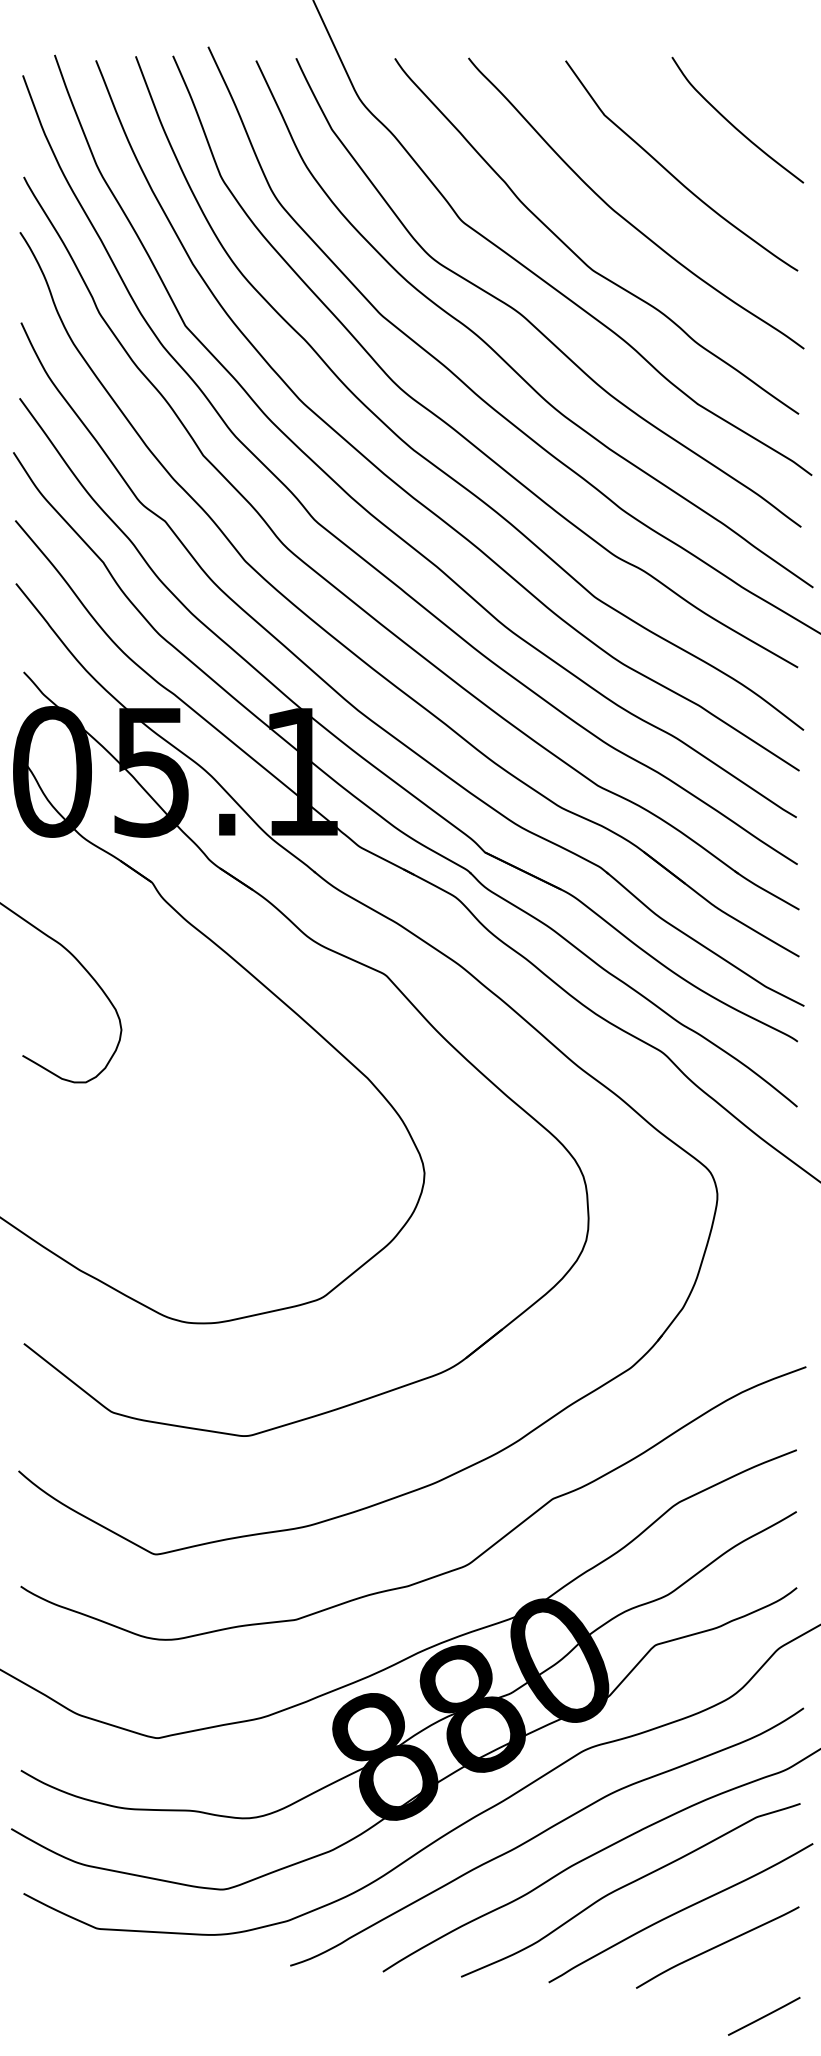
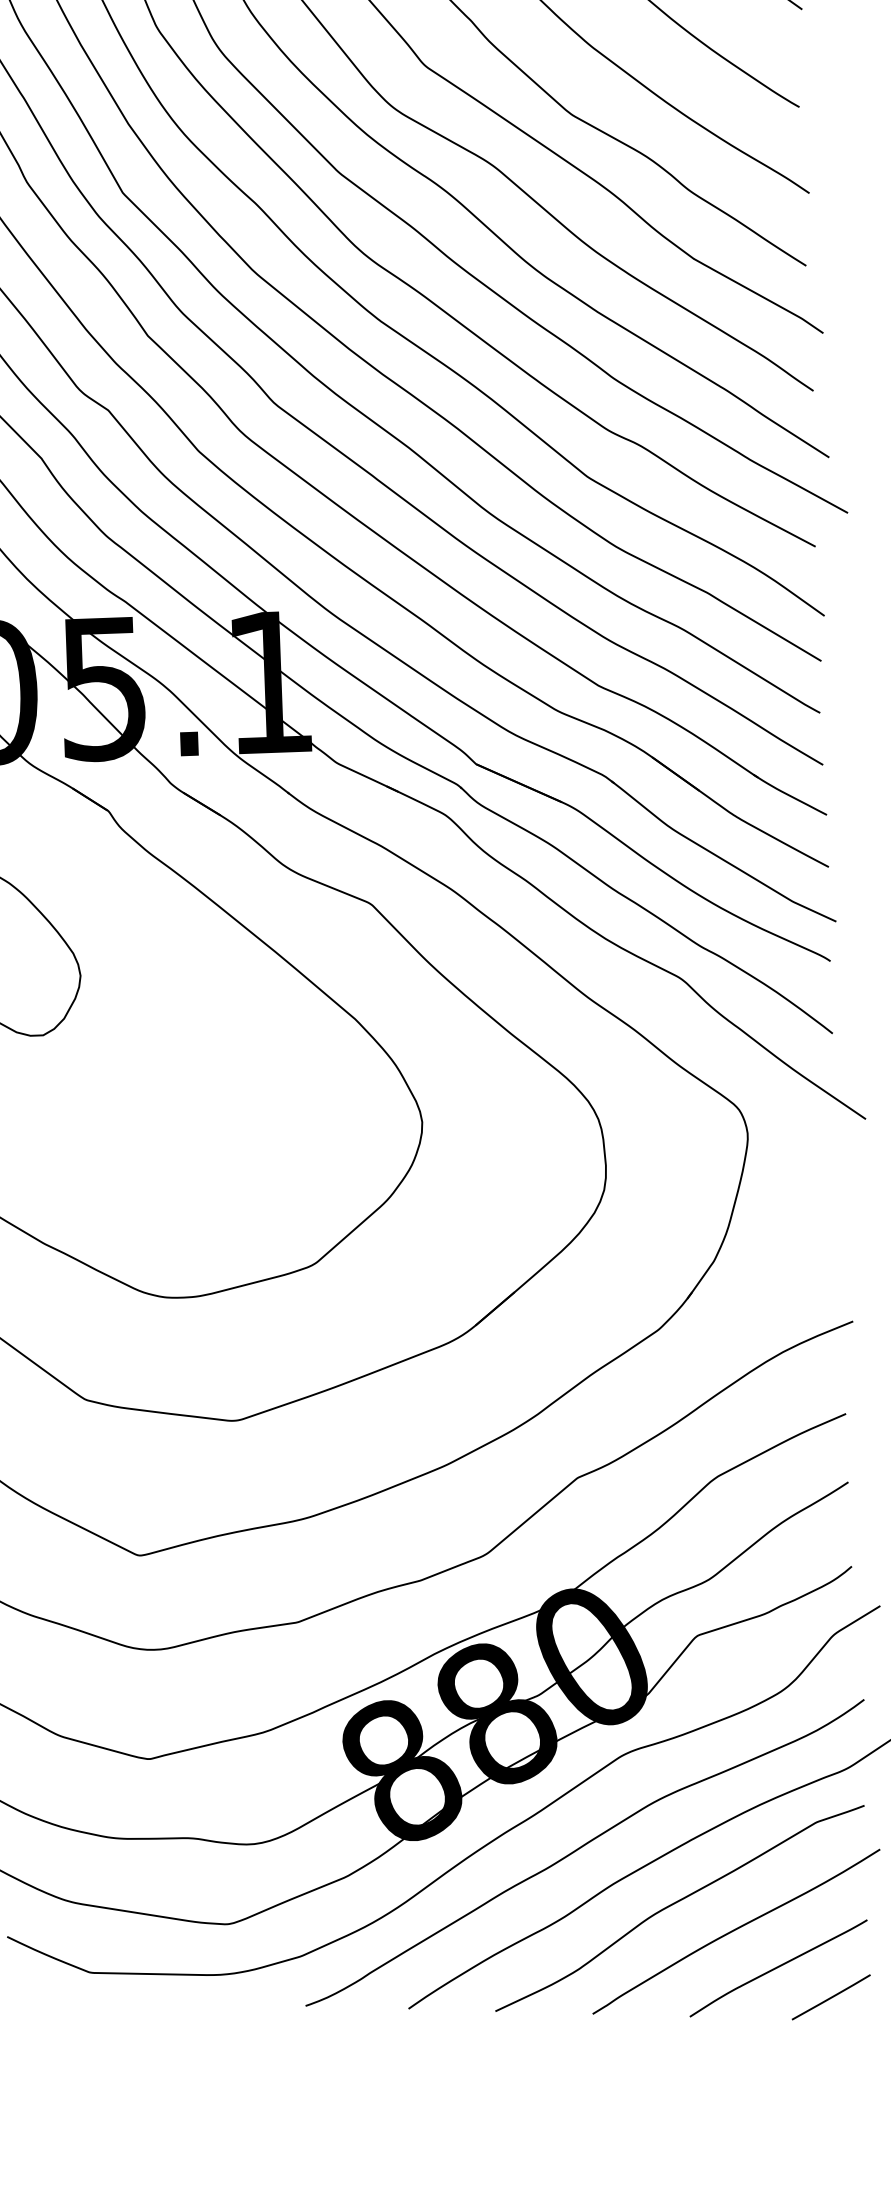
line: (764, 2015) -> (831, 1996), moved

